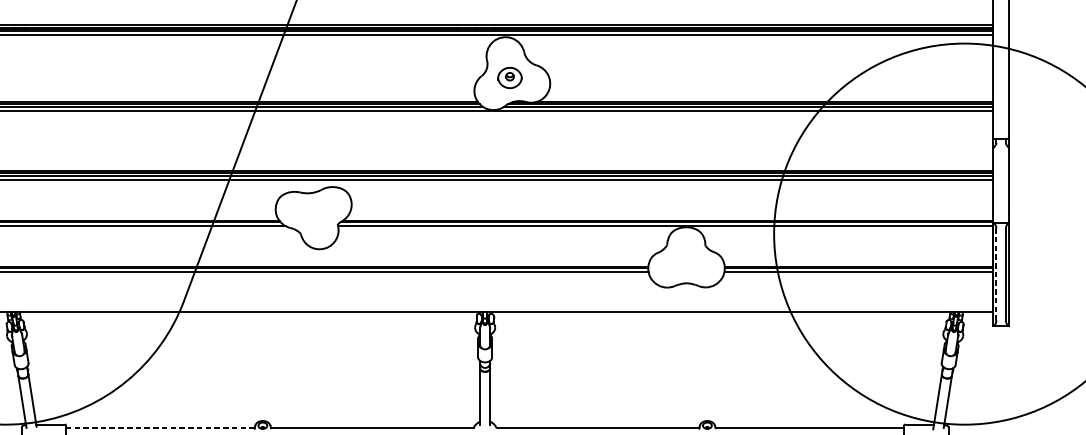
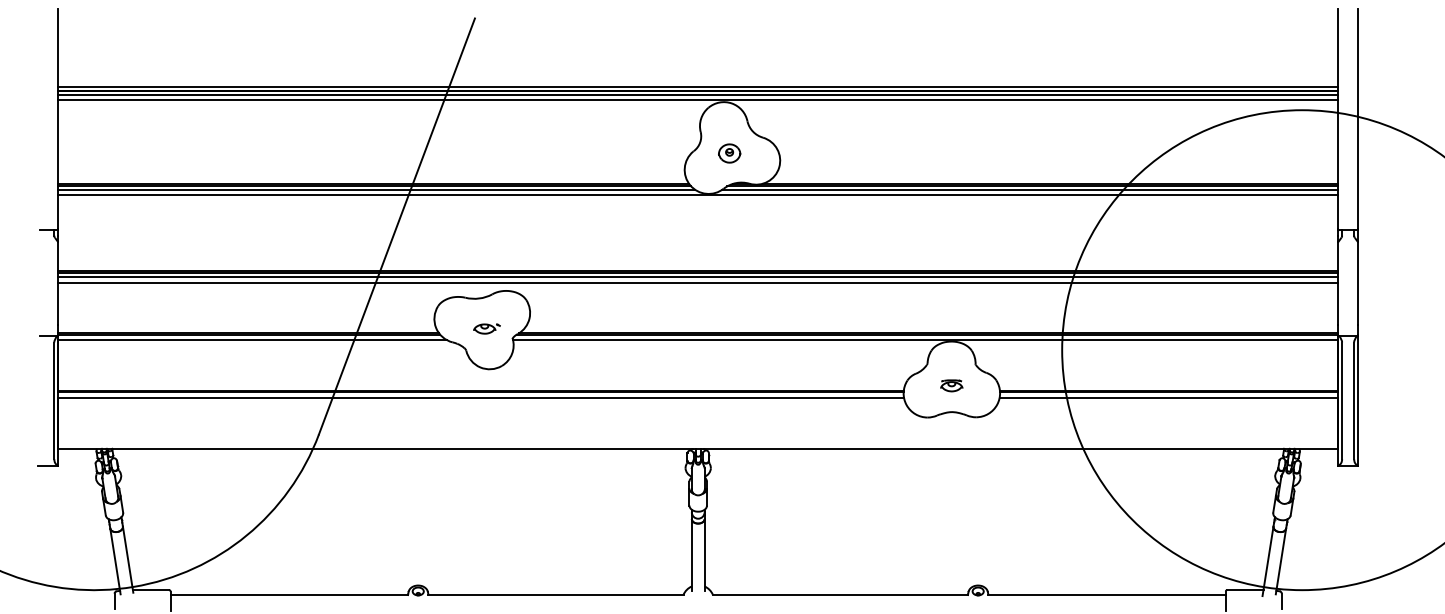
part: (509, 77) -> (729, 153), size x0.71
part: (317, 216) -> (486, 328), added
part: (686, 262) -> (951, 385), added
line: (996, 274) -> (1342, 401), dashed -> solid
line: (160, 428) -> (289, 594), dashed -> solid

